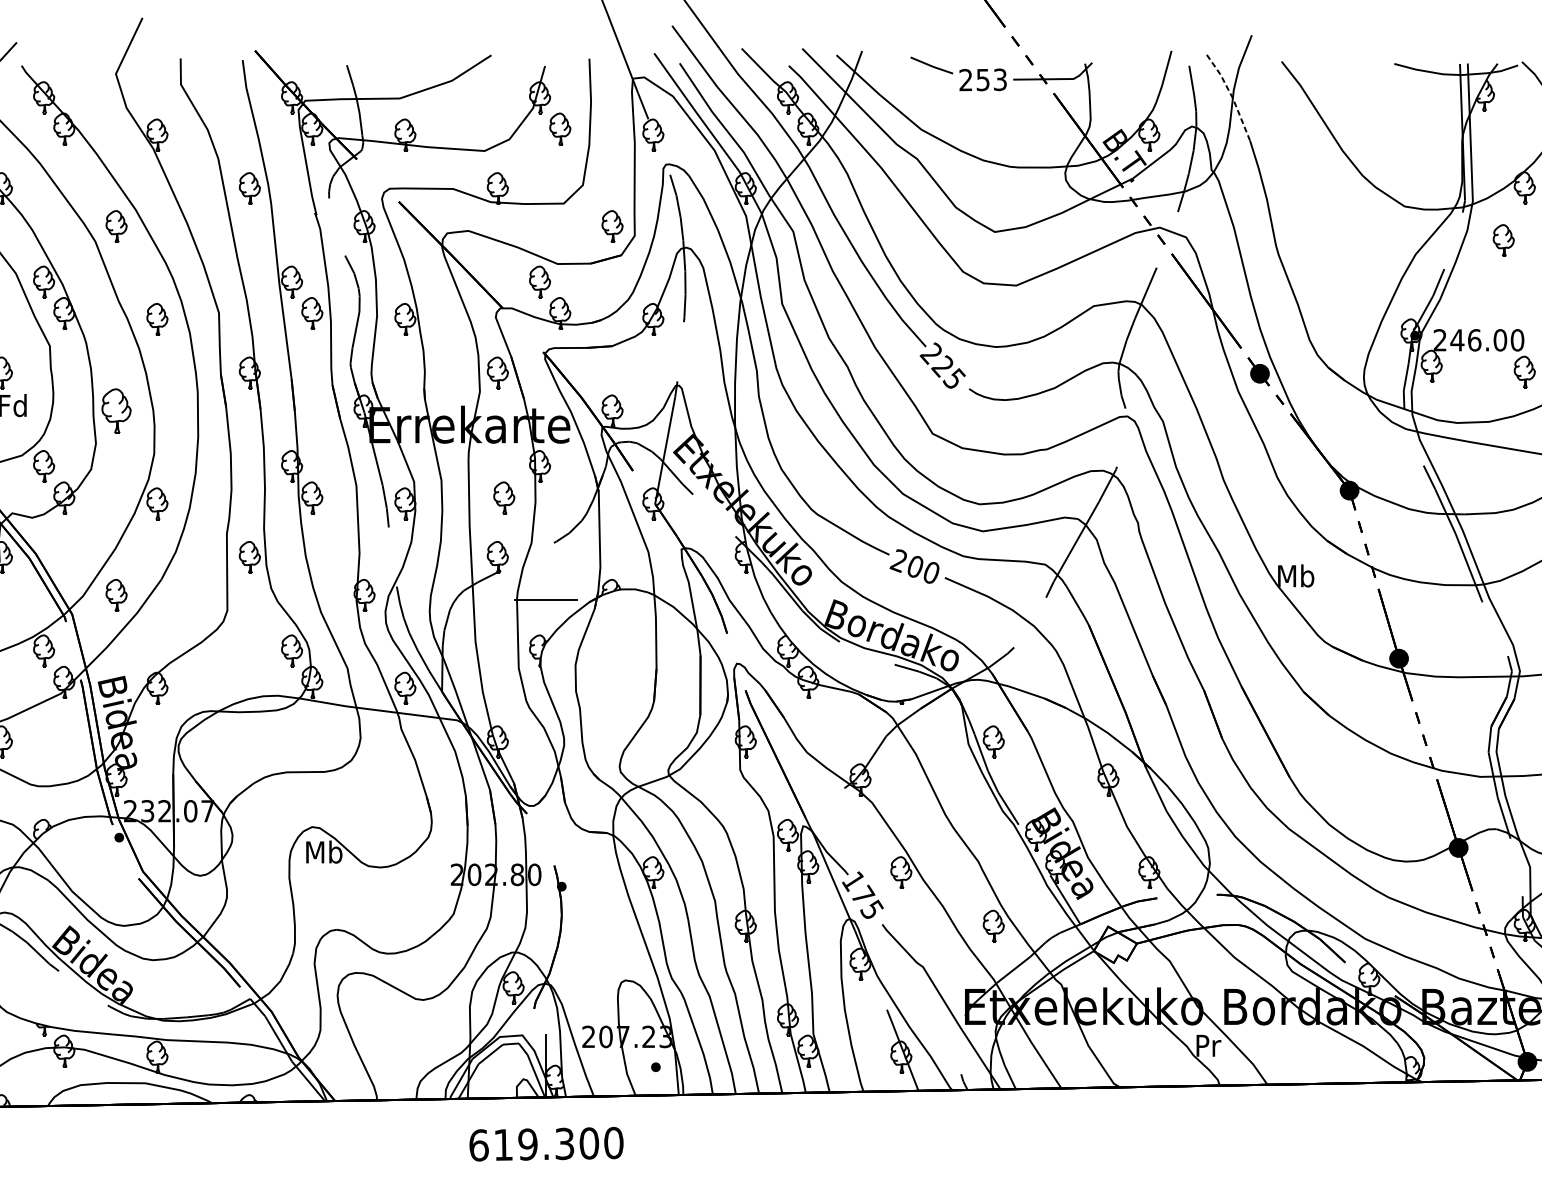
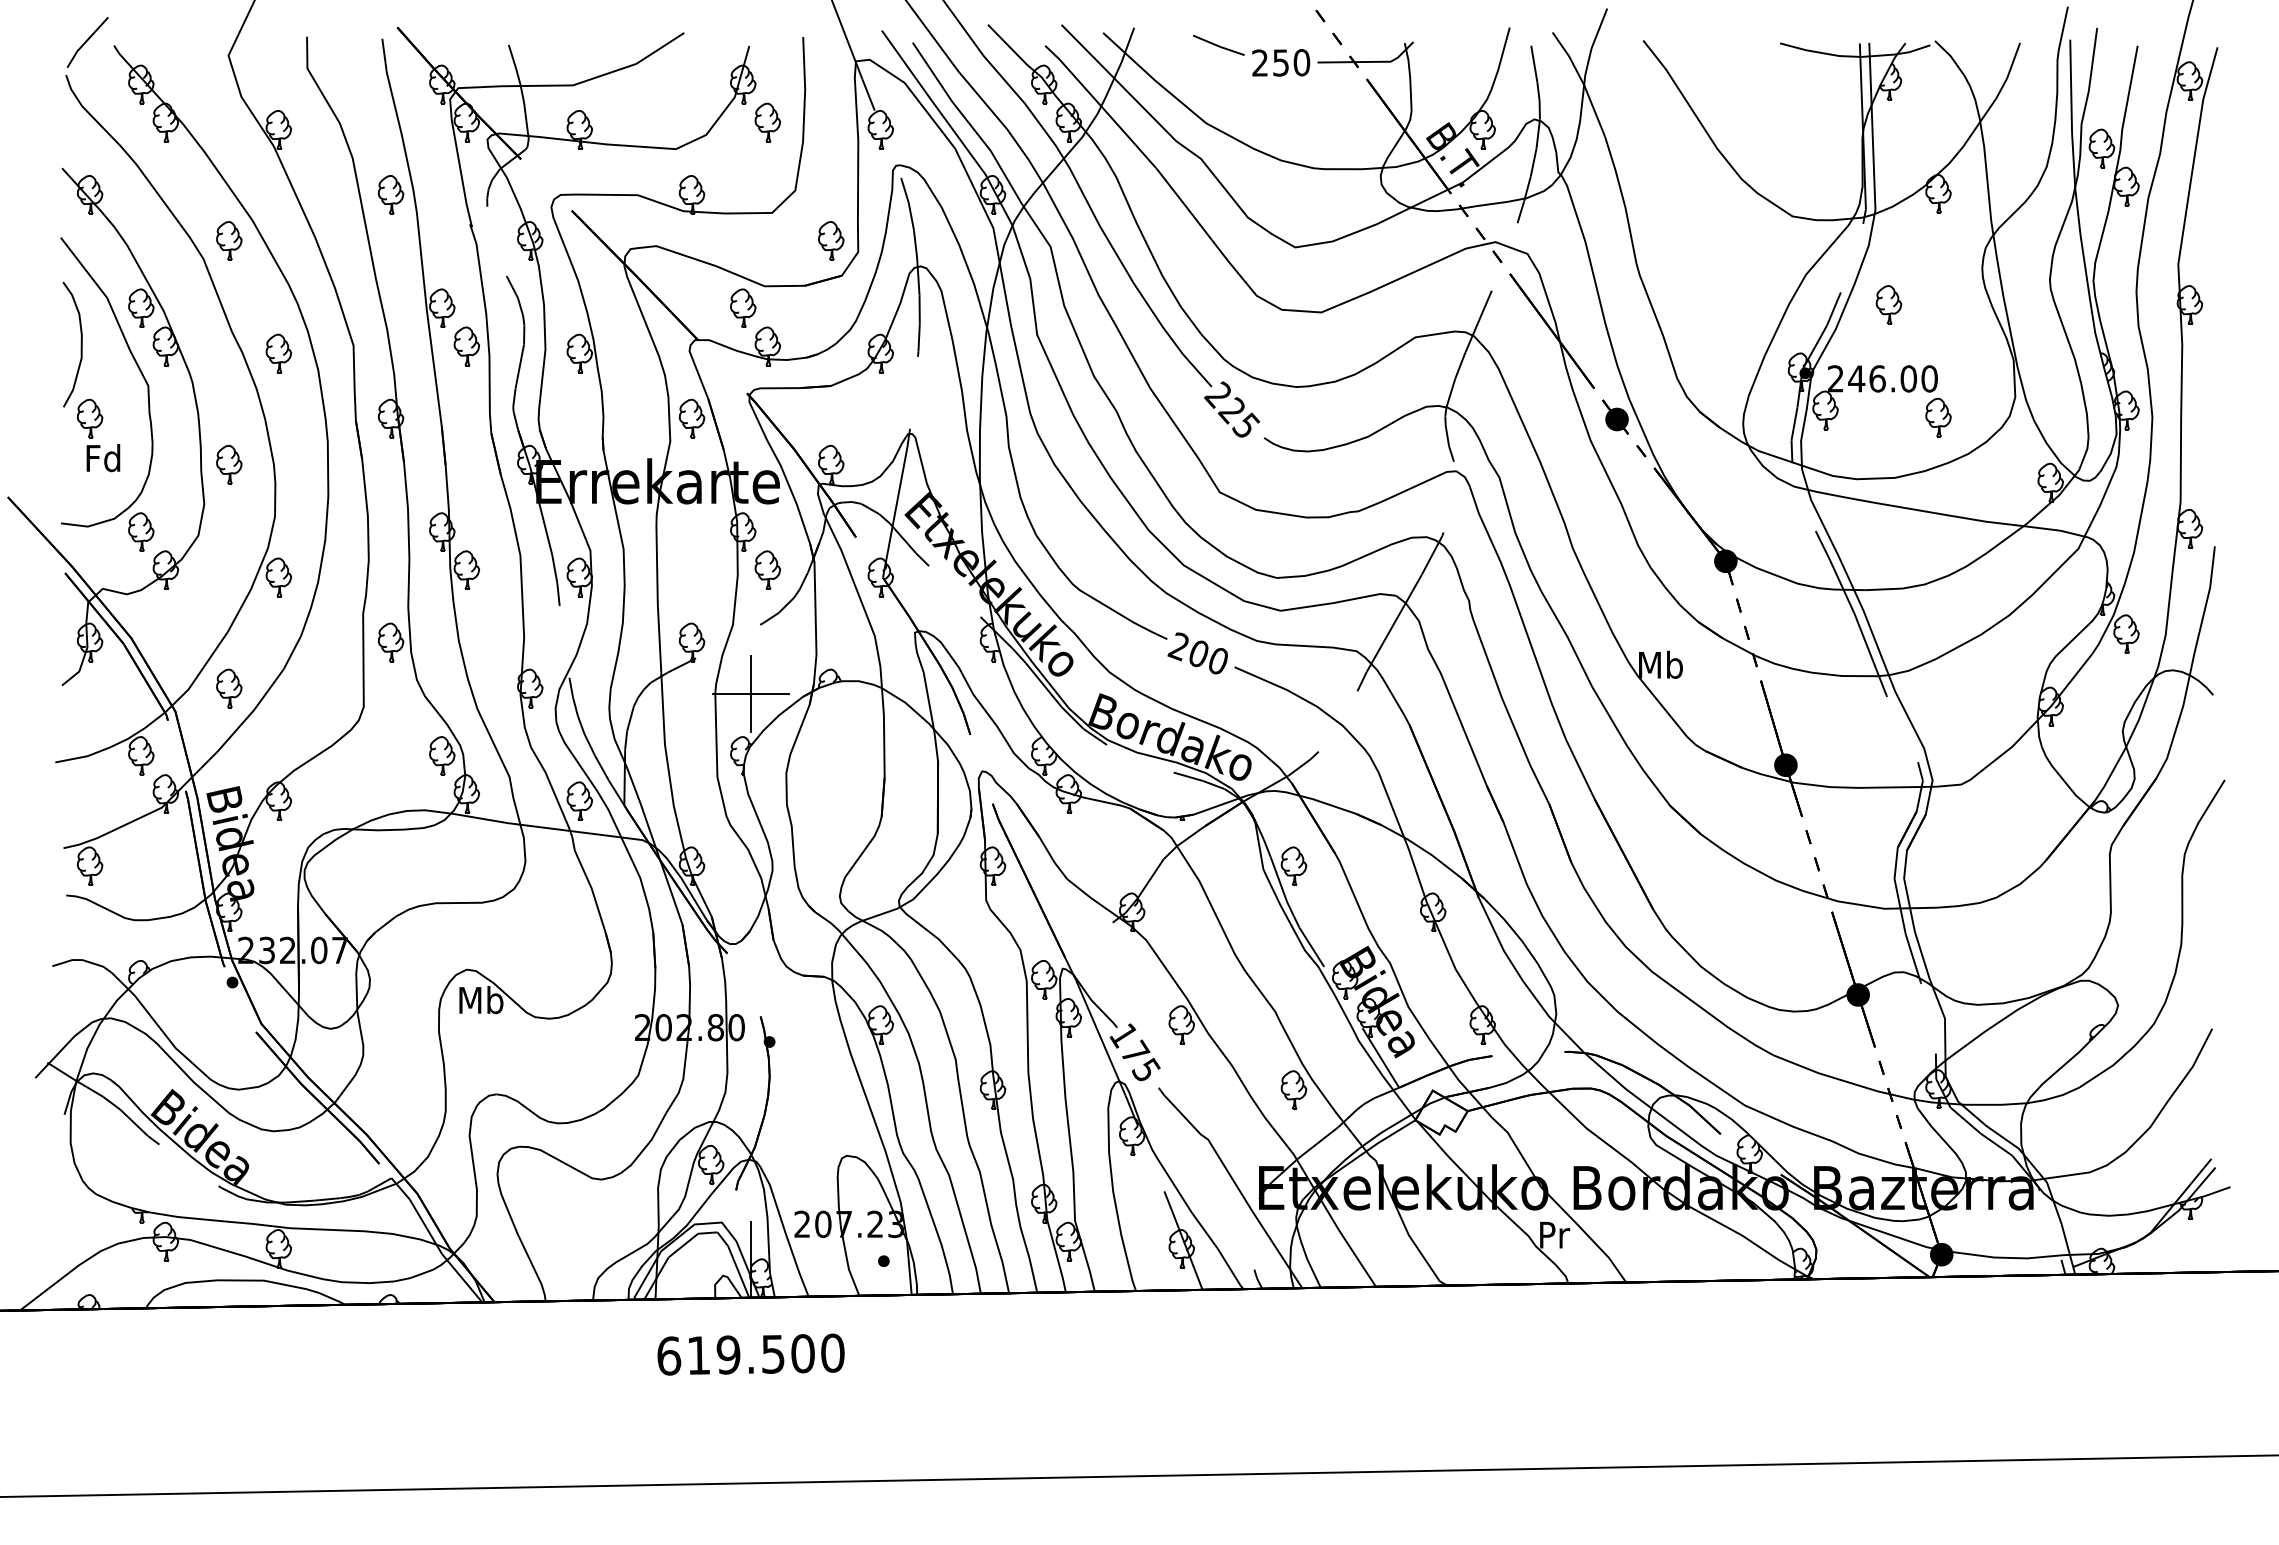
text: (999, 79) -> (1301, 62), 253 -> 250
line: (1231, 96) -> (1582, 82), dashed -> solid
part: (1503, 240) -> (1888, 304), moved
part: (116, 410) -> (229, 464), size x0.71
part: (504, 497) -> (767, 569), moved
line: (546, 600) -> (750, 694), added
text: (564, 1143) -> (773, 1353), 619.300 -> 619.500

